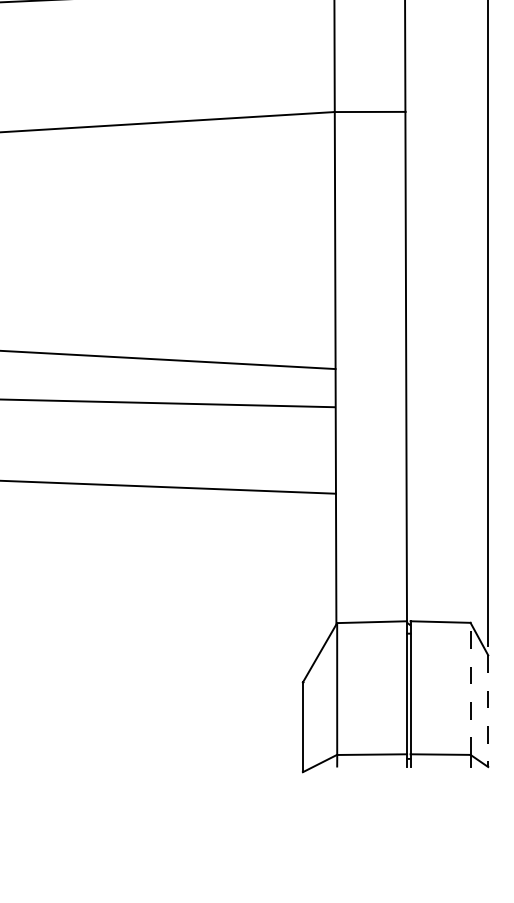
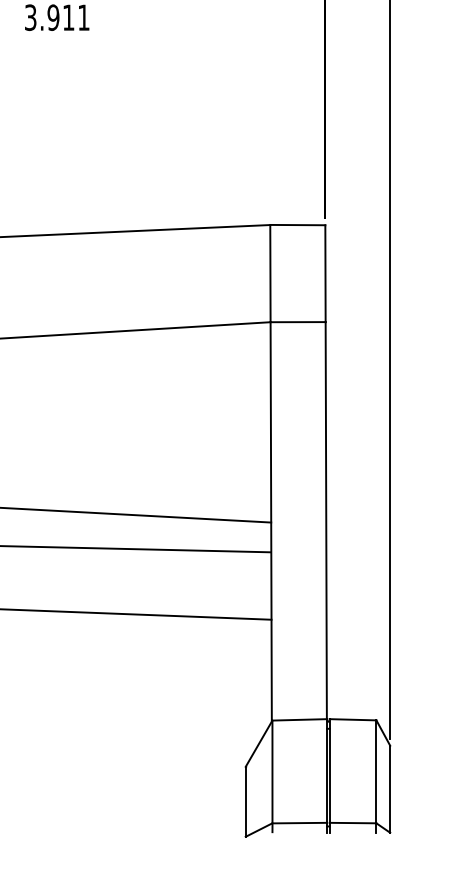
line: (470, 688) -> (376, 771), dashed -> solid
line: (488, 711) -> (390, 789), dashed -> solid

